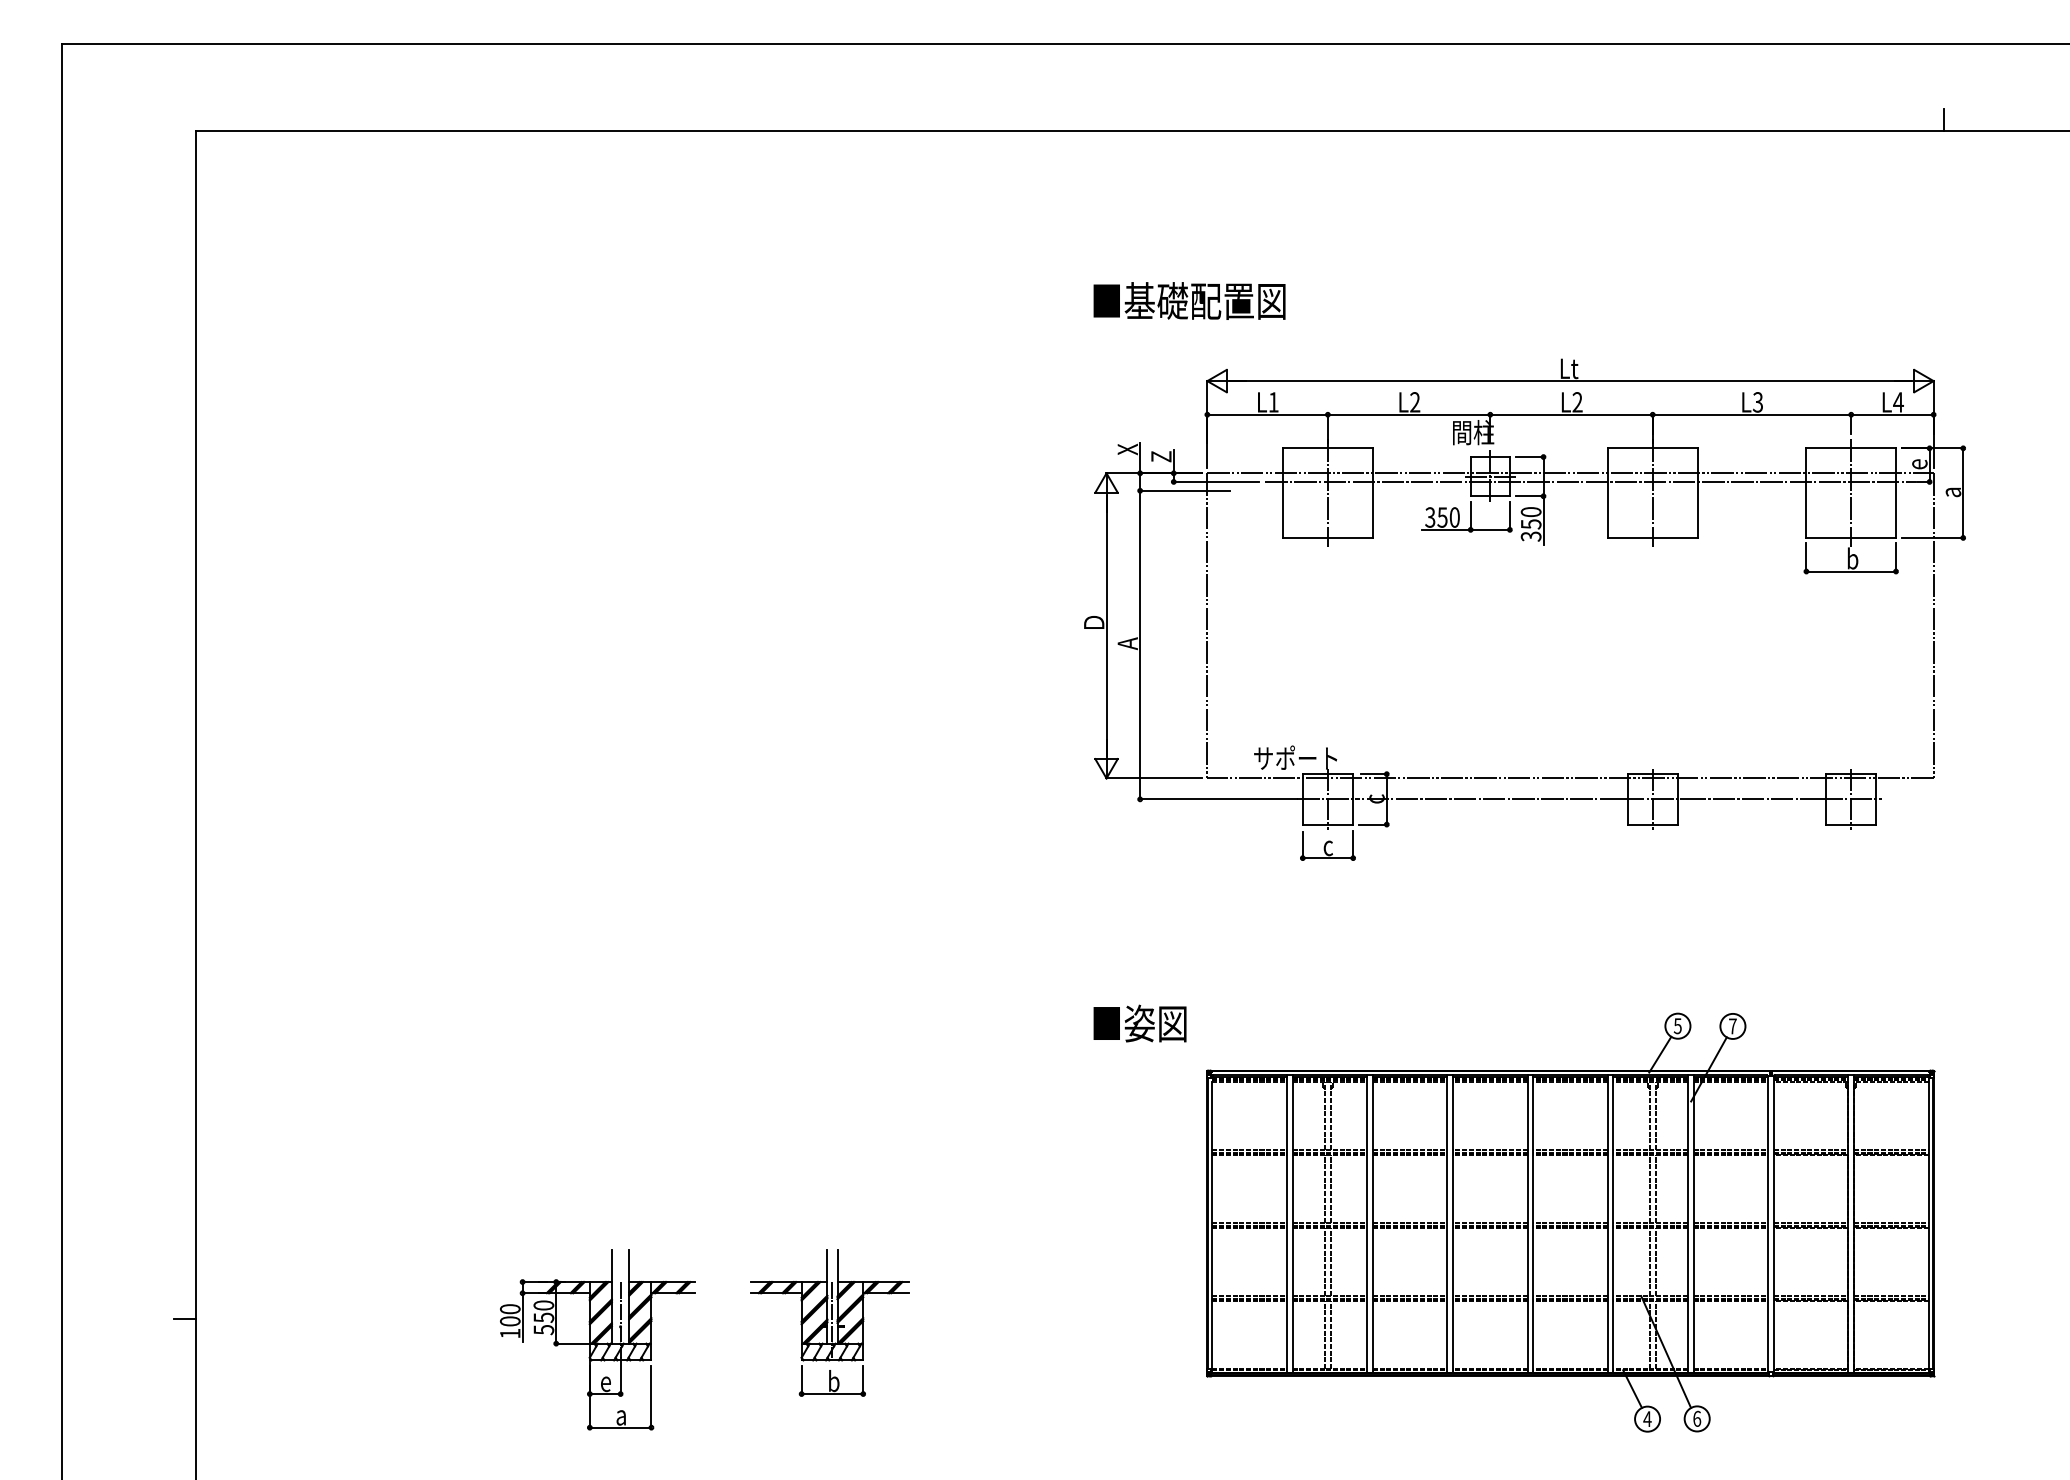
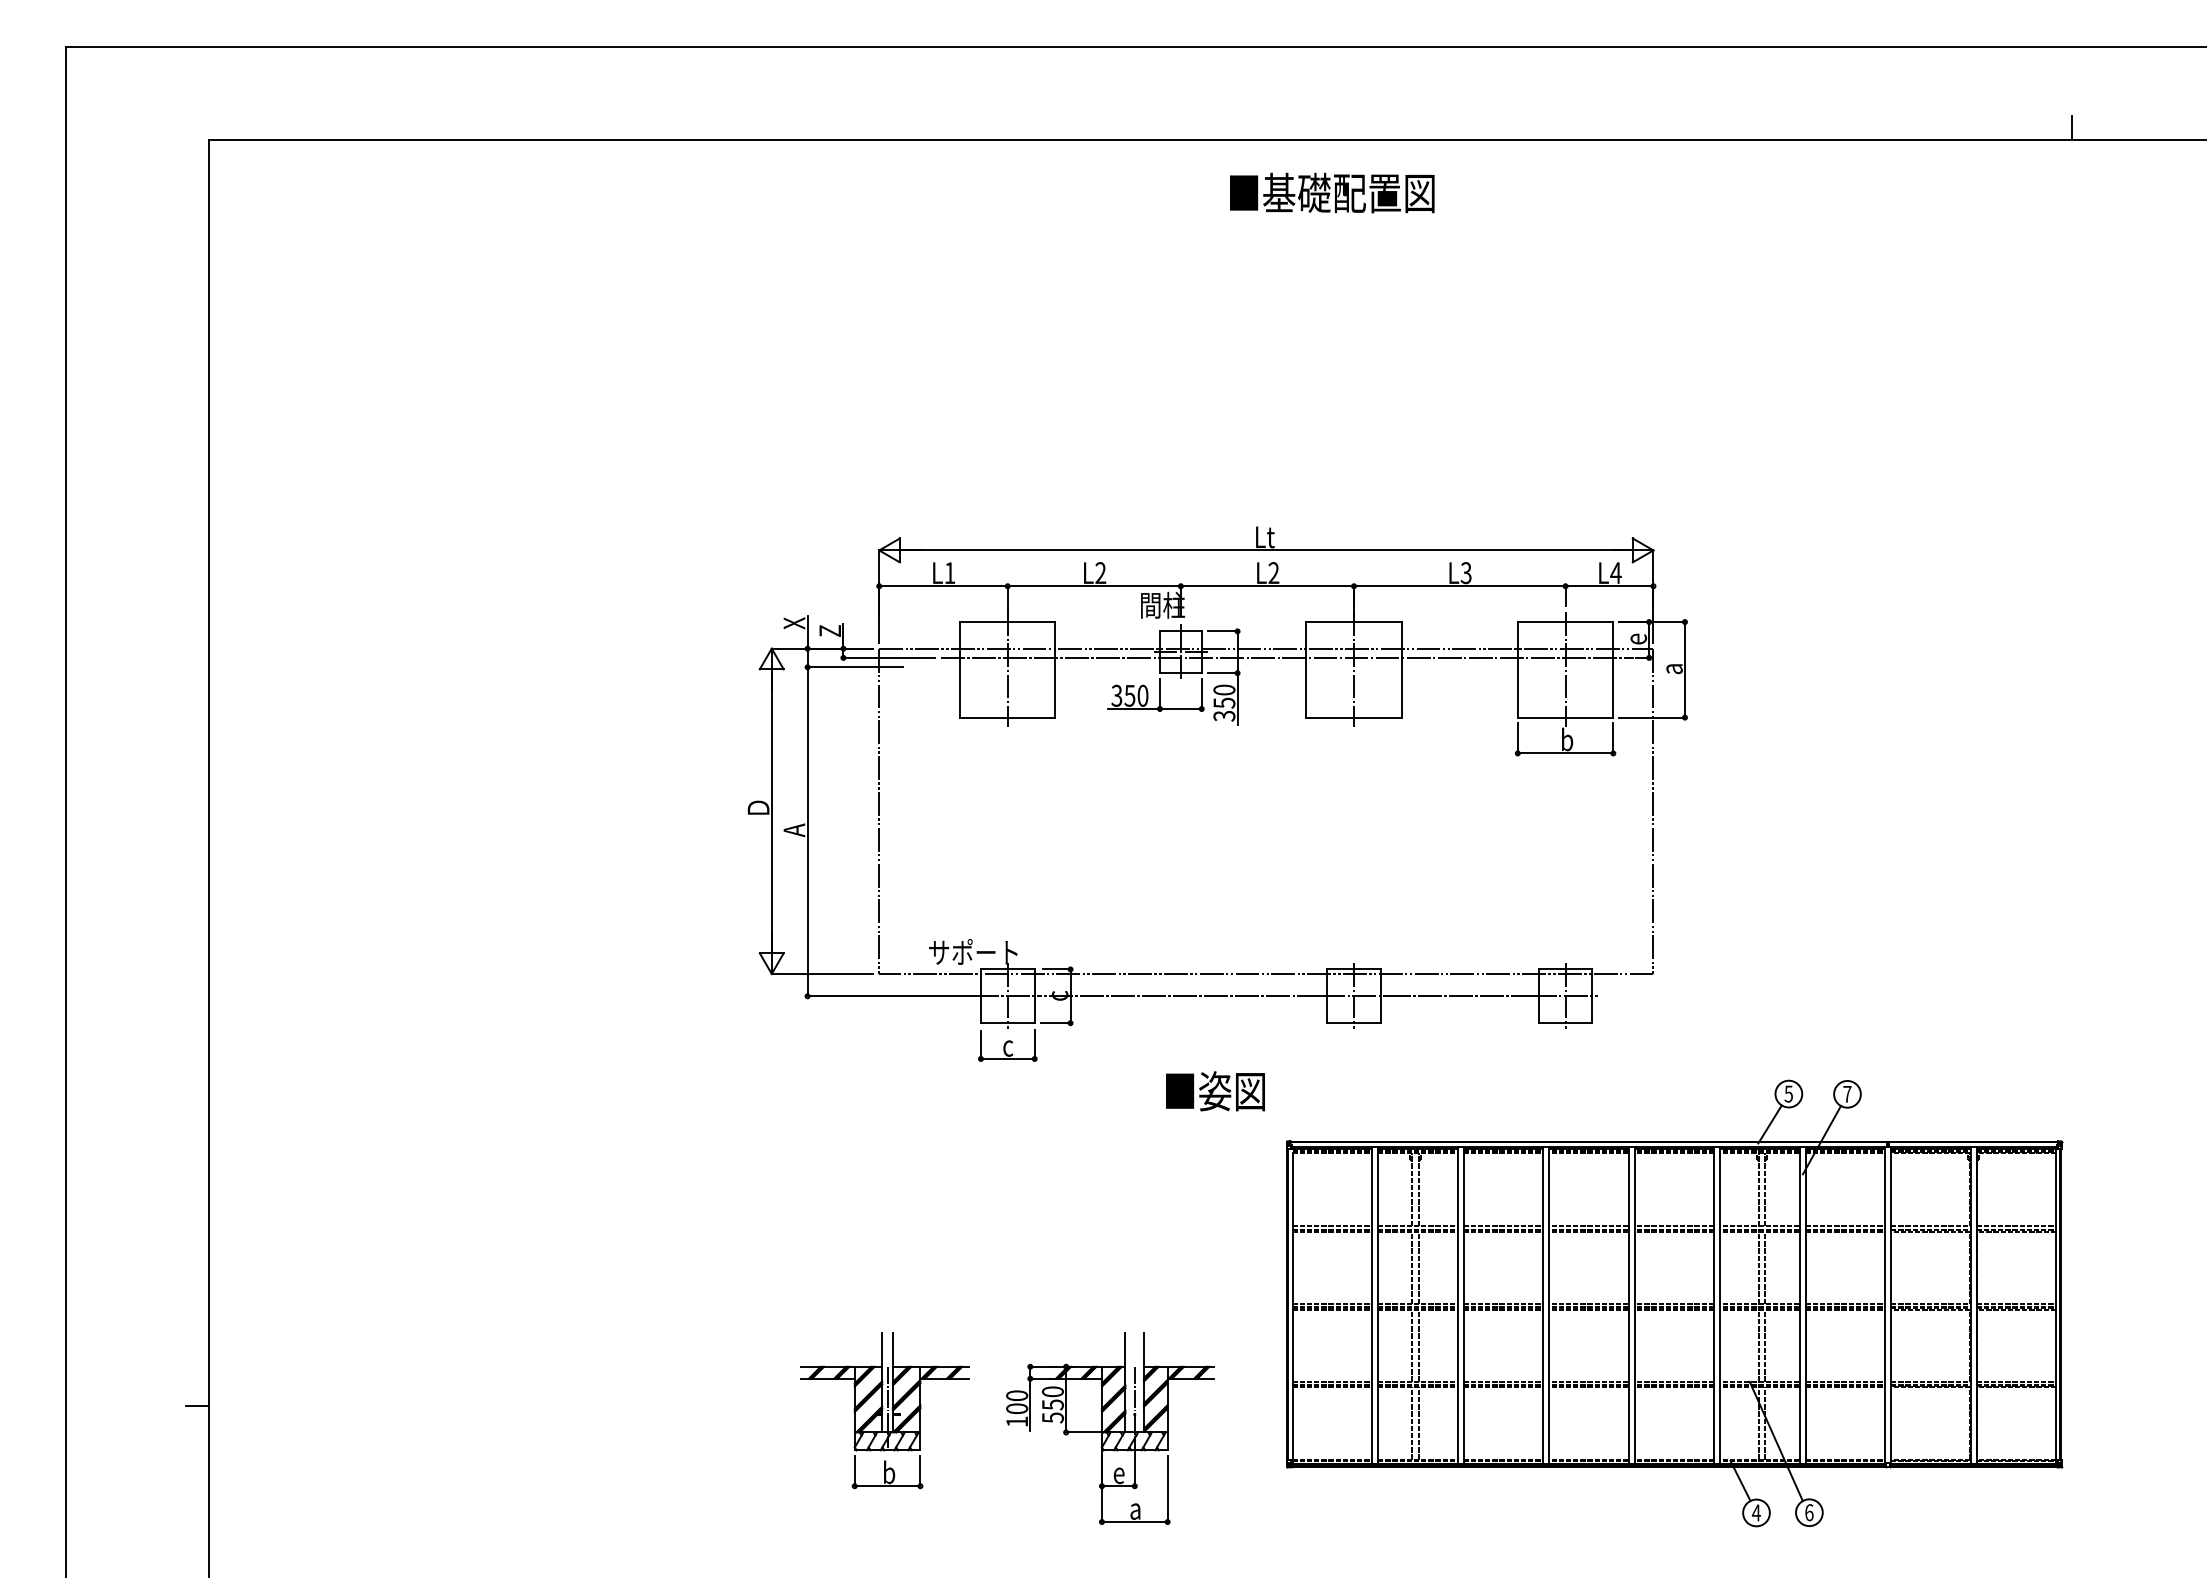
text: (1189, 300) -> (1332, 192), moved
part: (1543, 545) -> (1237, 725), moved
part: (597, 1339) -> (1110, 1428), moved

